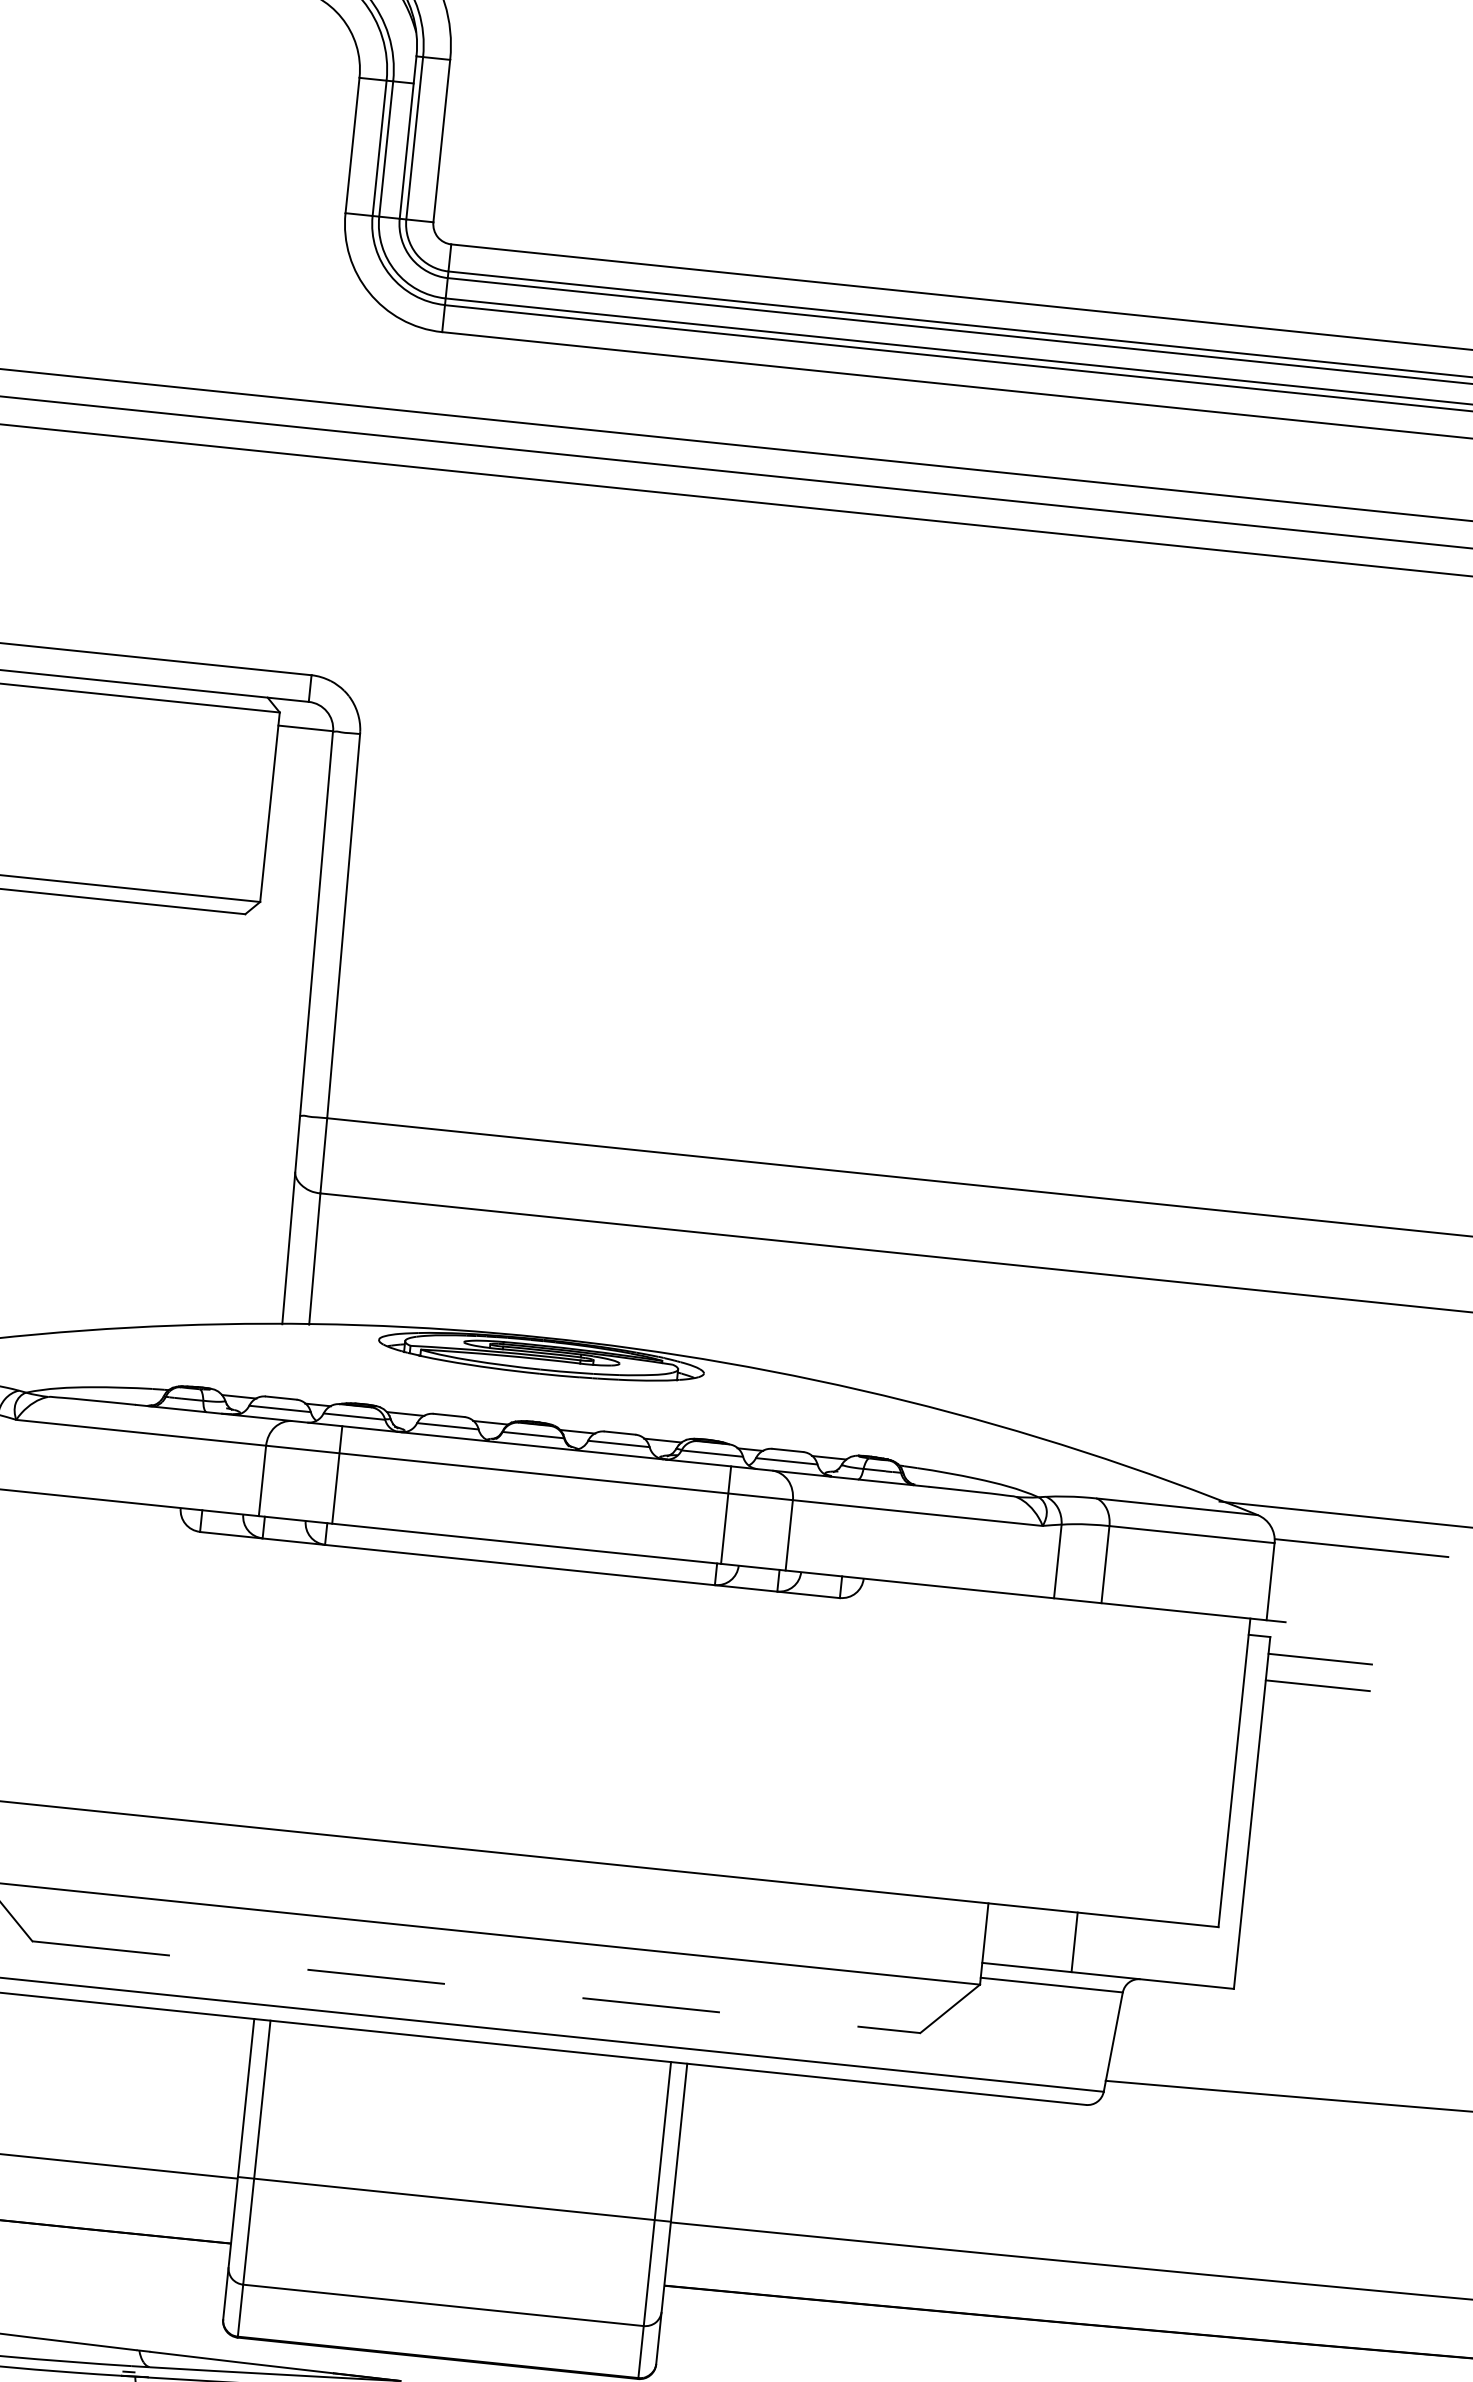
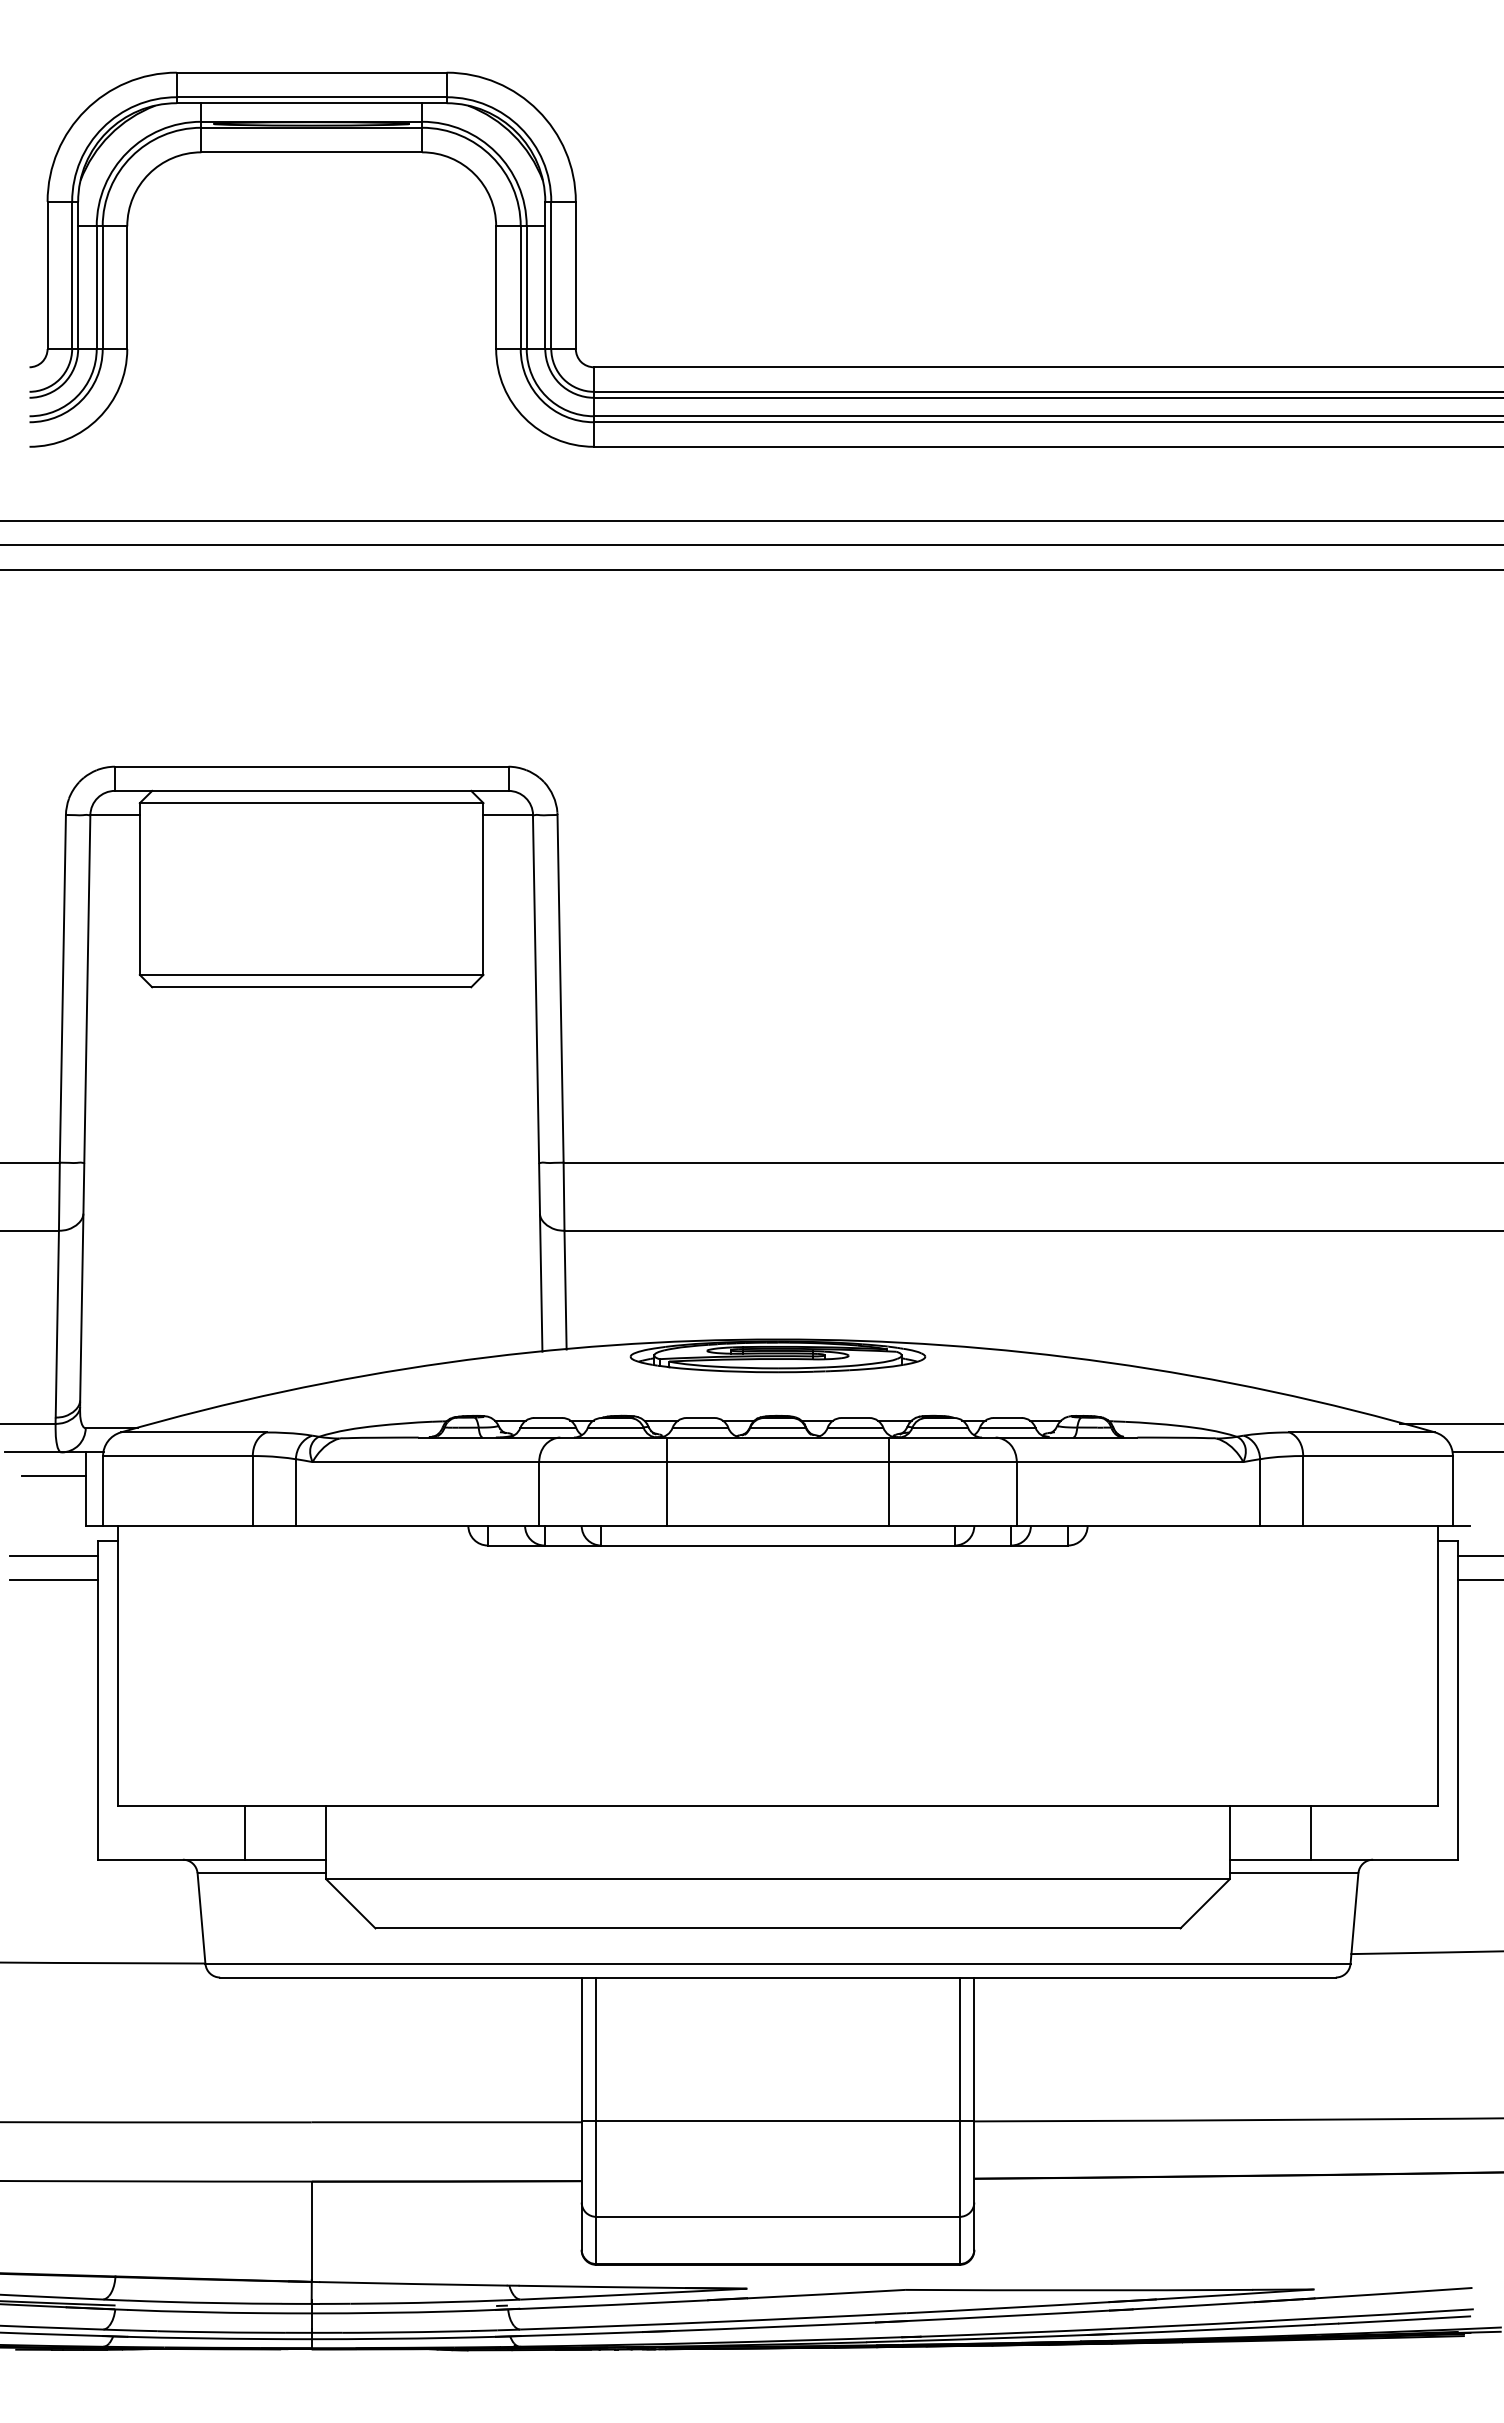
line: (337, 1474) -> (666, 1481), moved
line: (726, 1514) -> (889, 1481), moved
line: (476, 1987) -> (778, 1928), dashed -> solid

